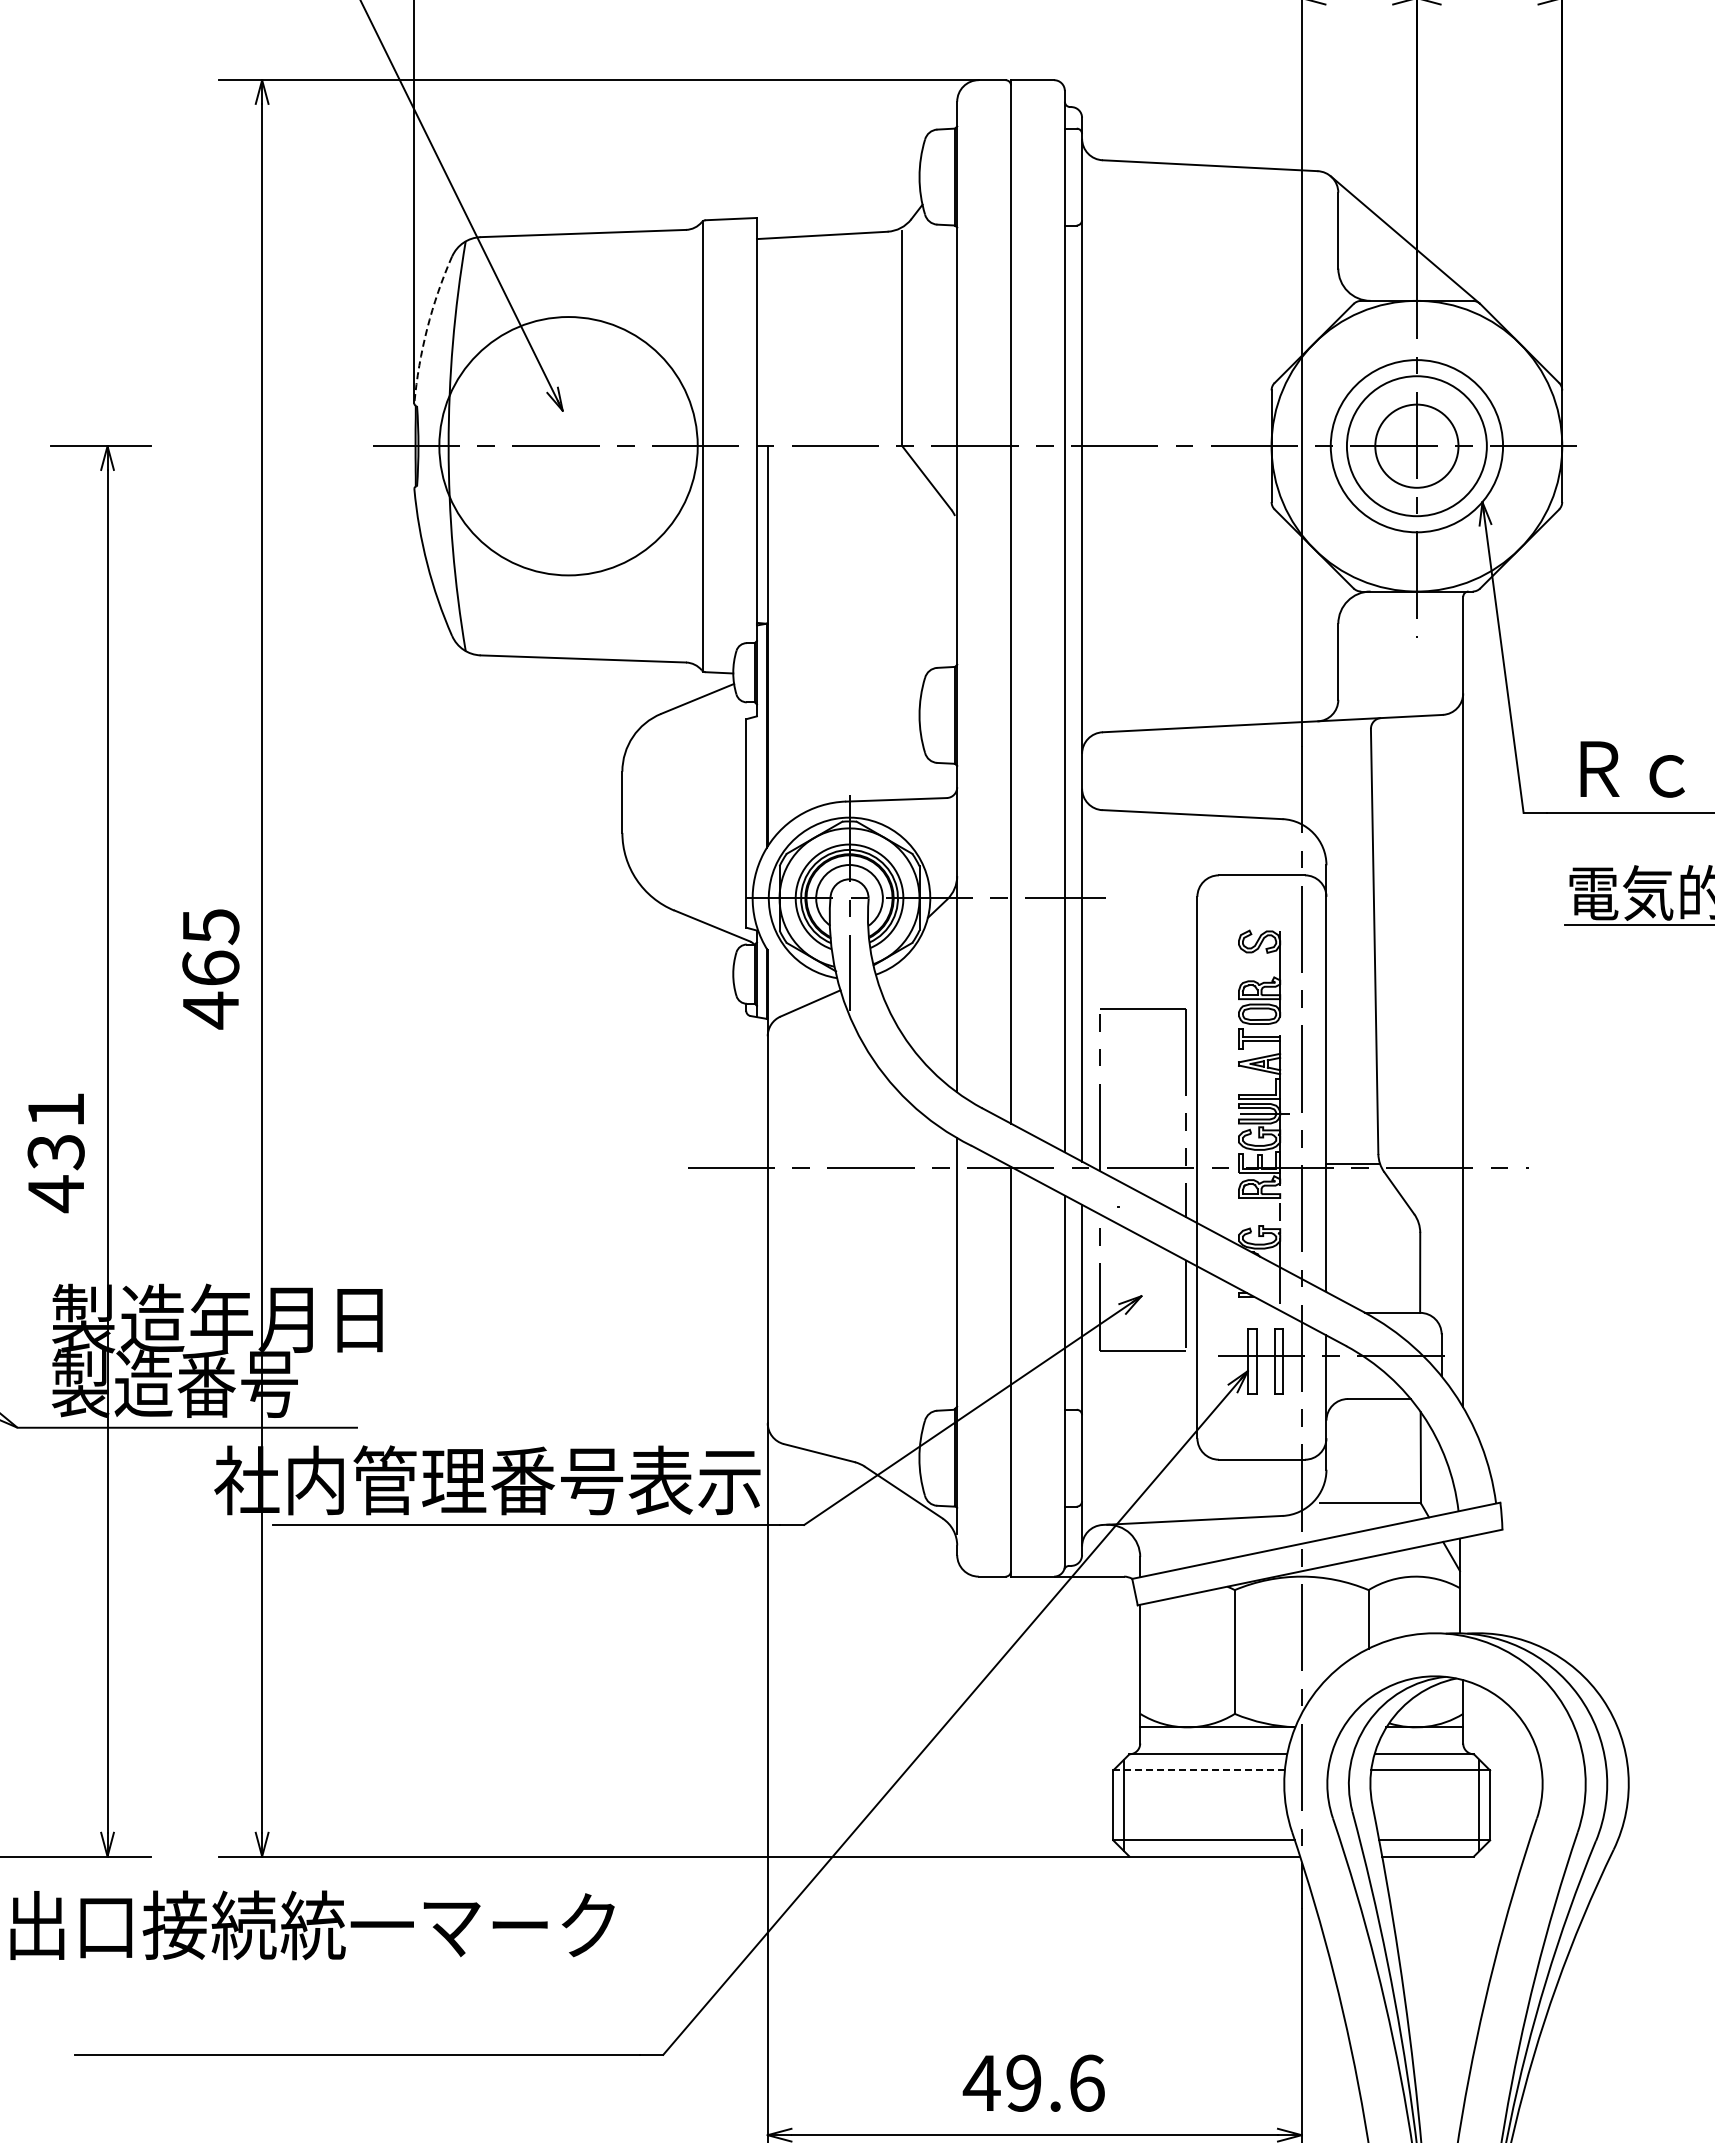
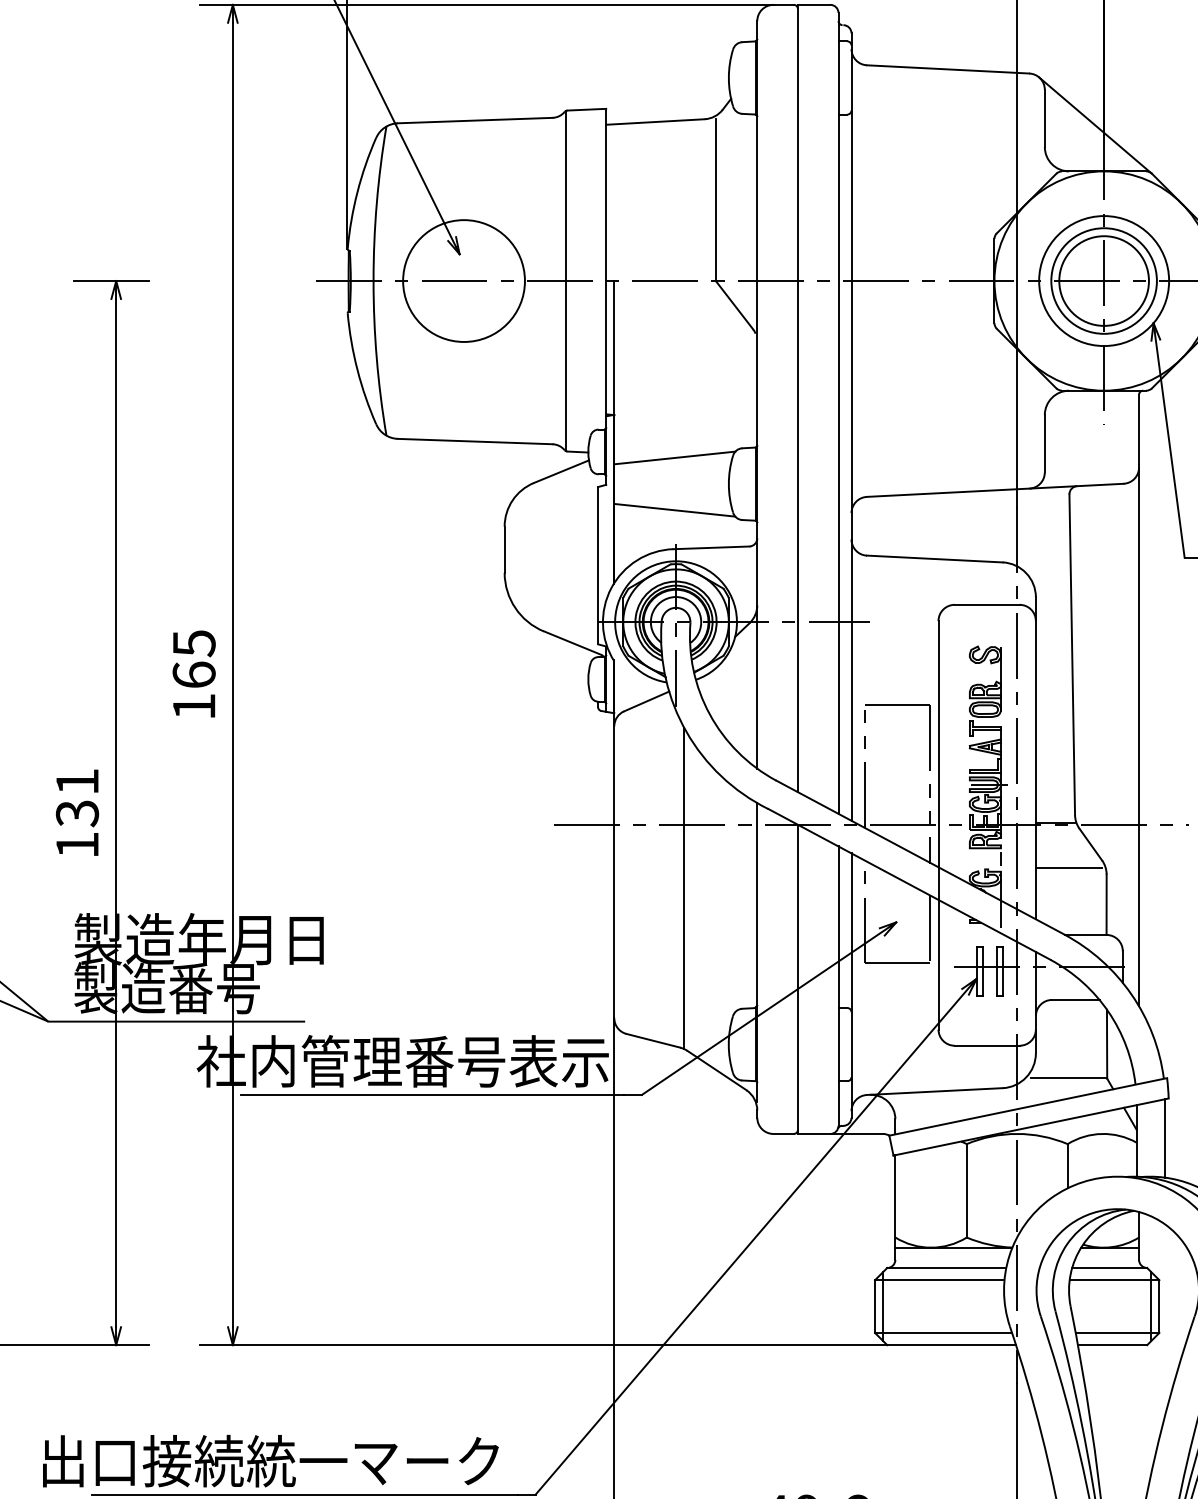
arc: (427, 328) -> (357, 192), dashed -> solid
circle: (568, 445) -> (464, 280), size x0.62
circle: (1416, 445) -> (1103, 280), size x1.43
line: (847, 680) -> (674, 457), added
line: (847, 749) -> (674, 509), added
text: (210, 1010) -> (193, 706), 465 -> 165
text: (55, 1194) -> (76, 845), 431 -> 131
line: (1369, 1223) -> (1068, 867), added
line: (860, 1250) -> (684, 887), added
line: (1498, 1582) -> (1165, 1138), added
line: (1199, 1770) -> (940, 1280), dashed -> solid
text: (312, 1925) -> (270, 1461), moved

